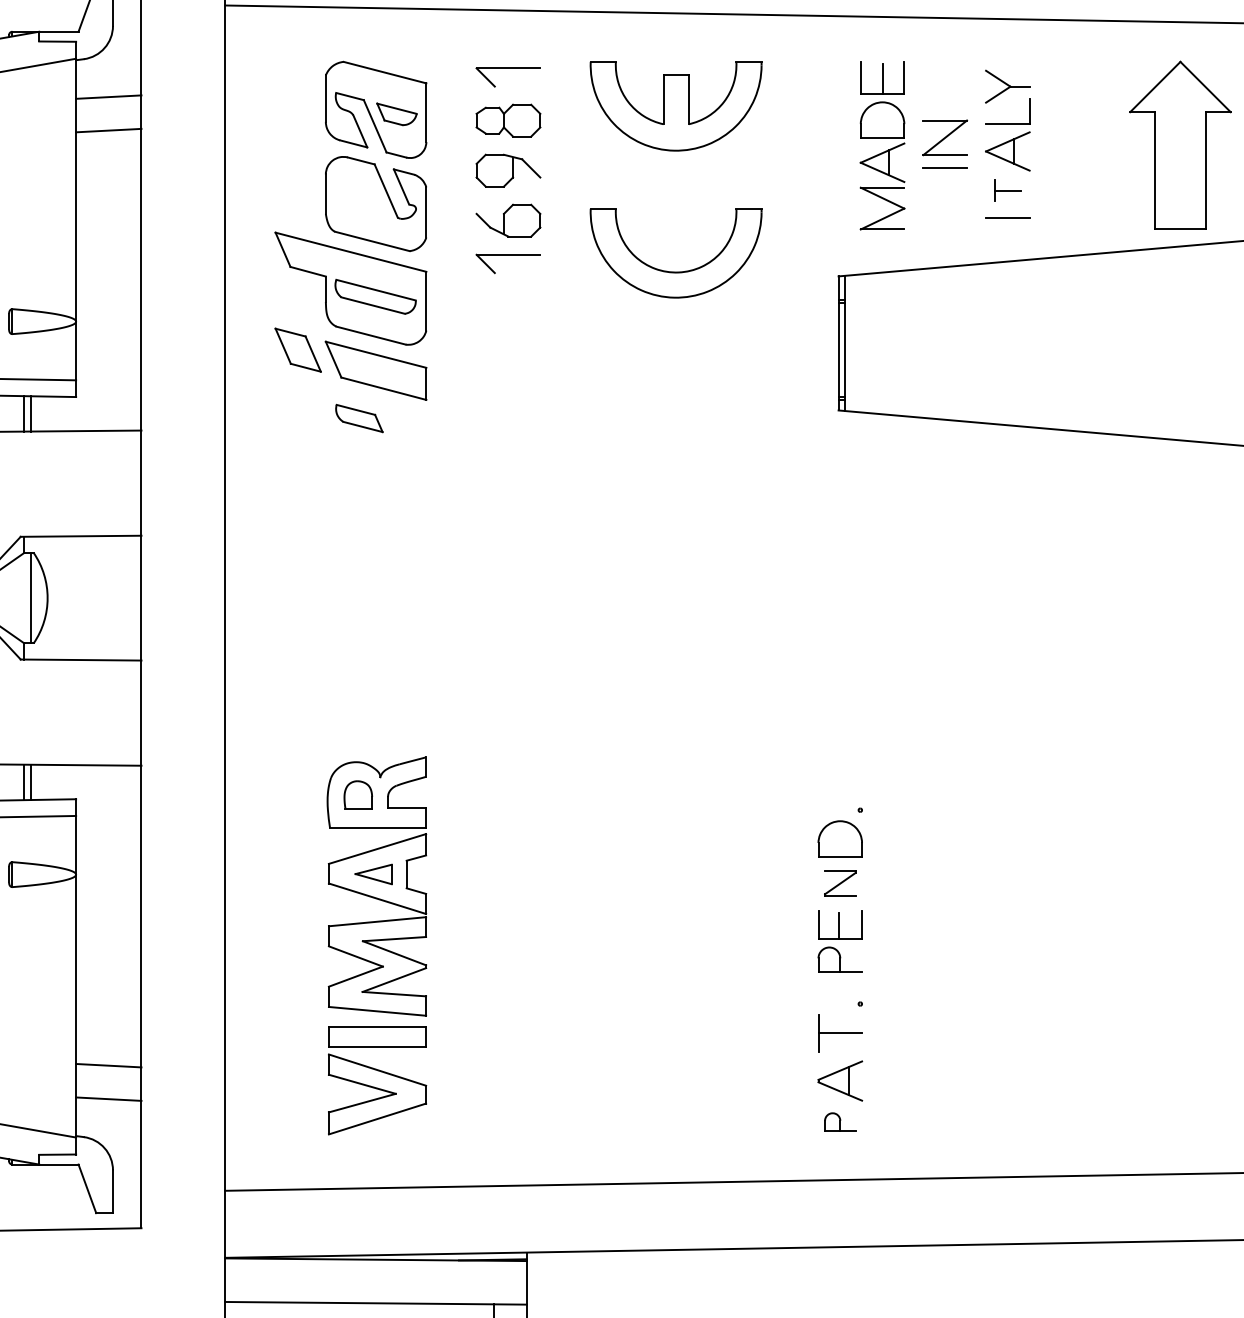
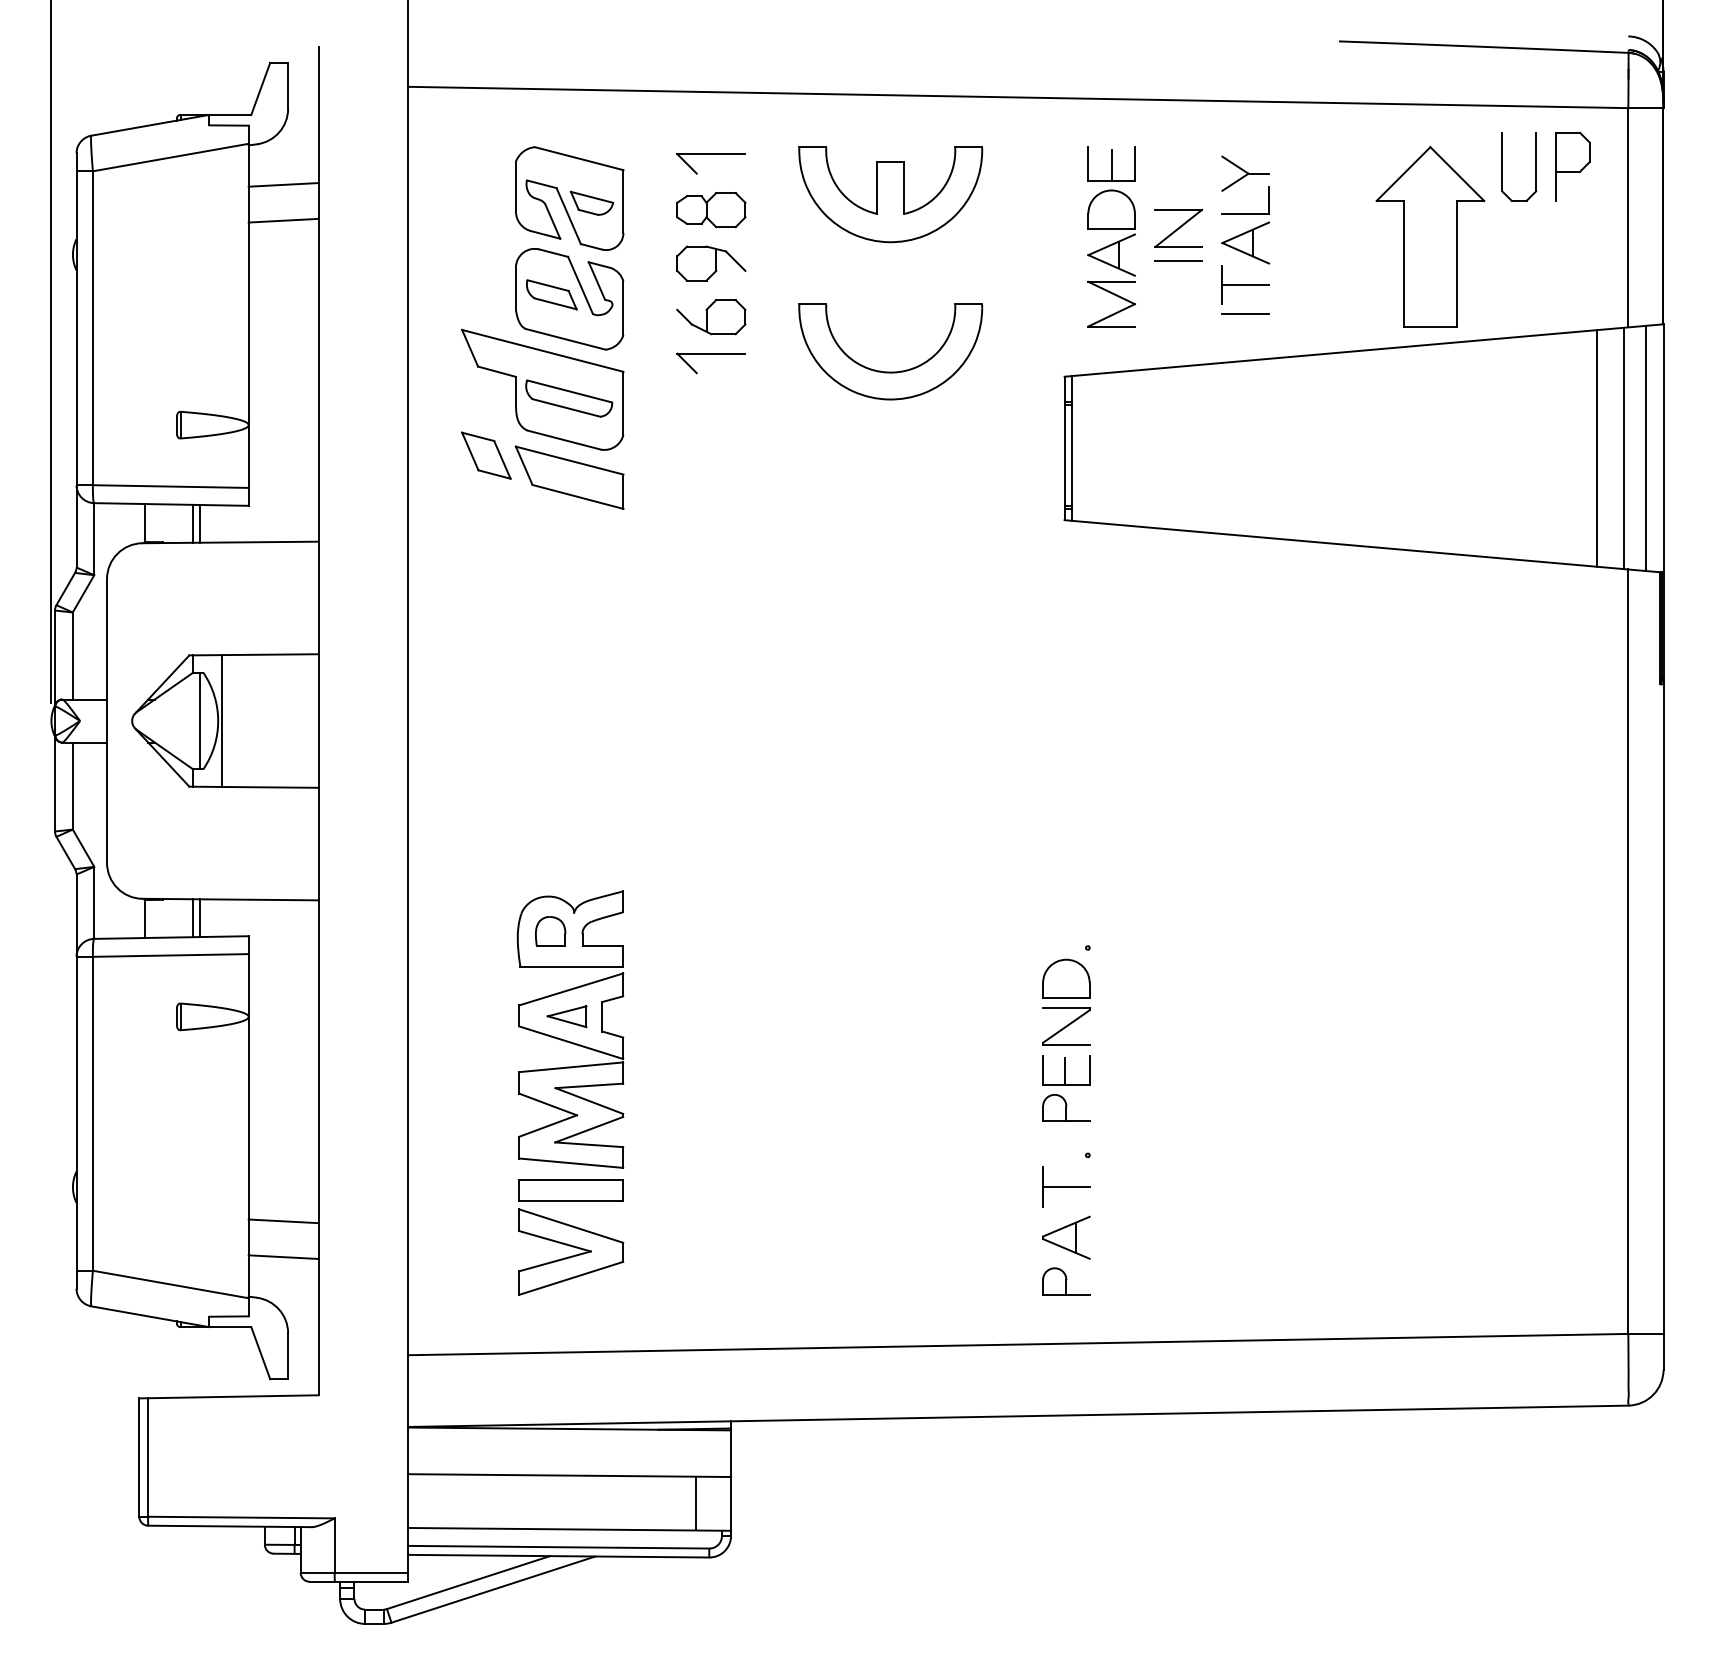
part: (1007, 190) -> (1245, 284), size x1.67
part: (359, 418) -> (551, 294), moved
line: (50, 597) -> (221, 720), added
part: (840, 883) -> (1066, 1026), size x1.43
part: (840, 1121) -> (1066, 1281), size x1.43

